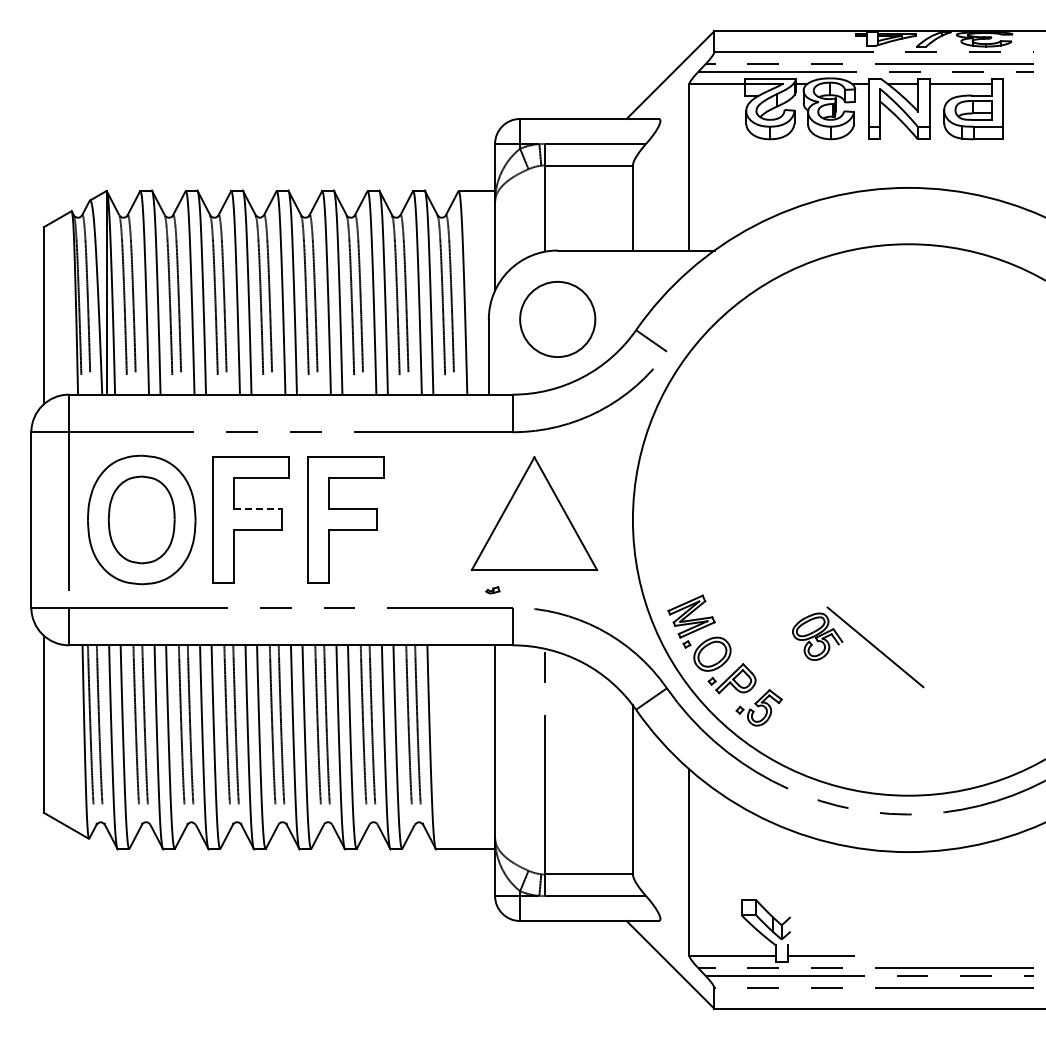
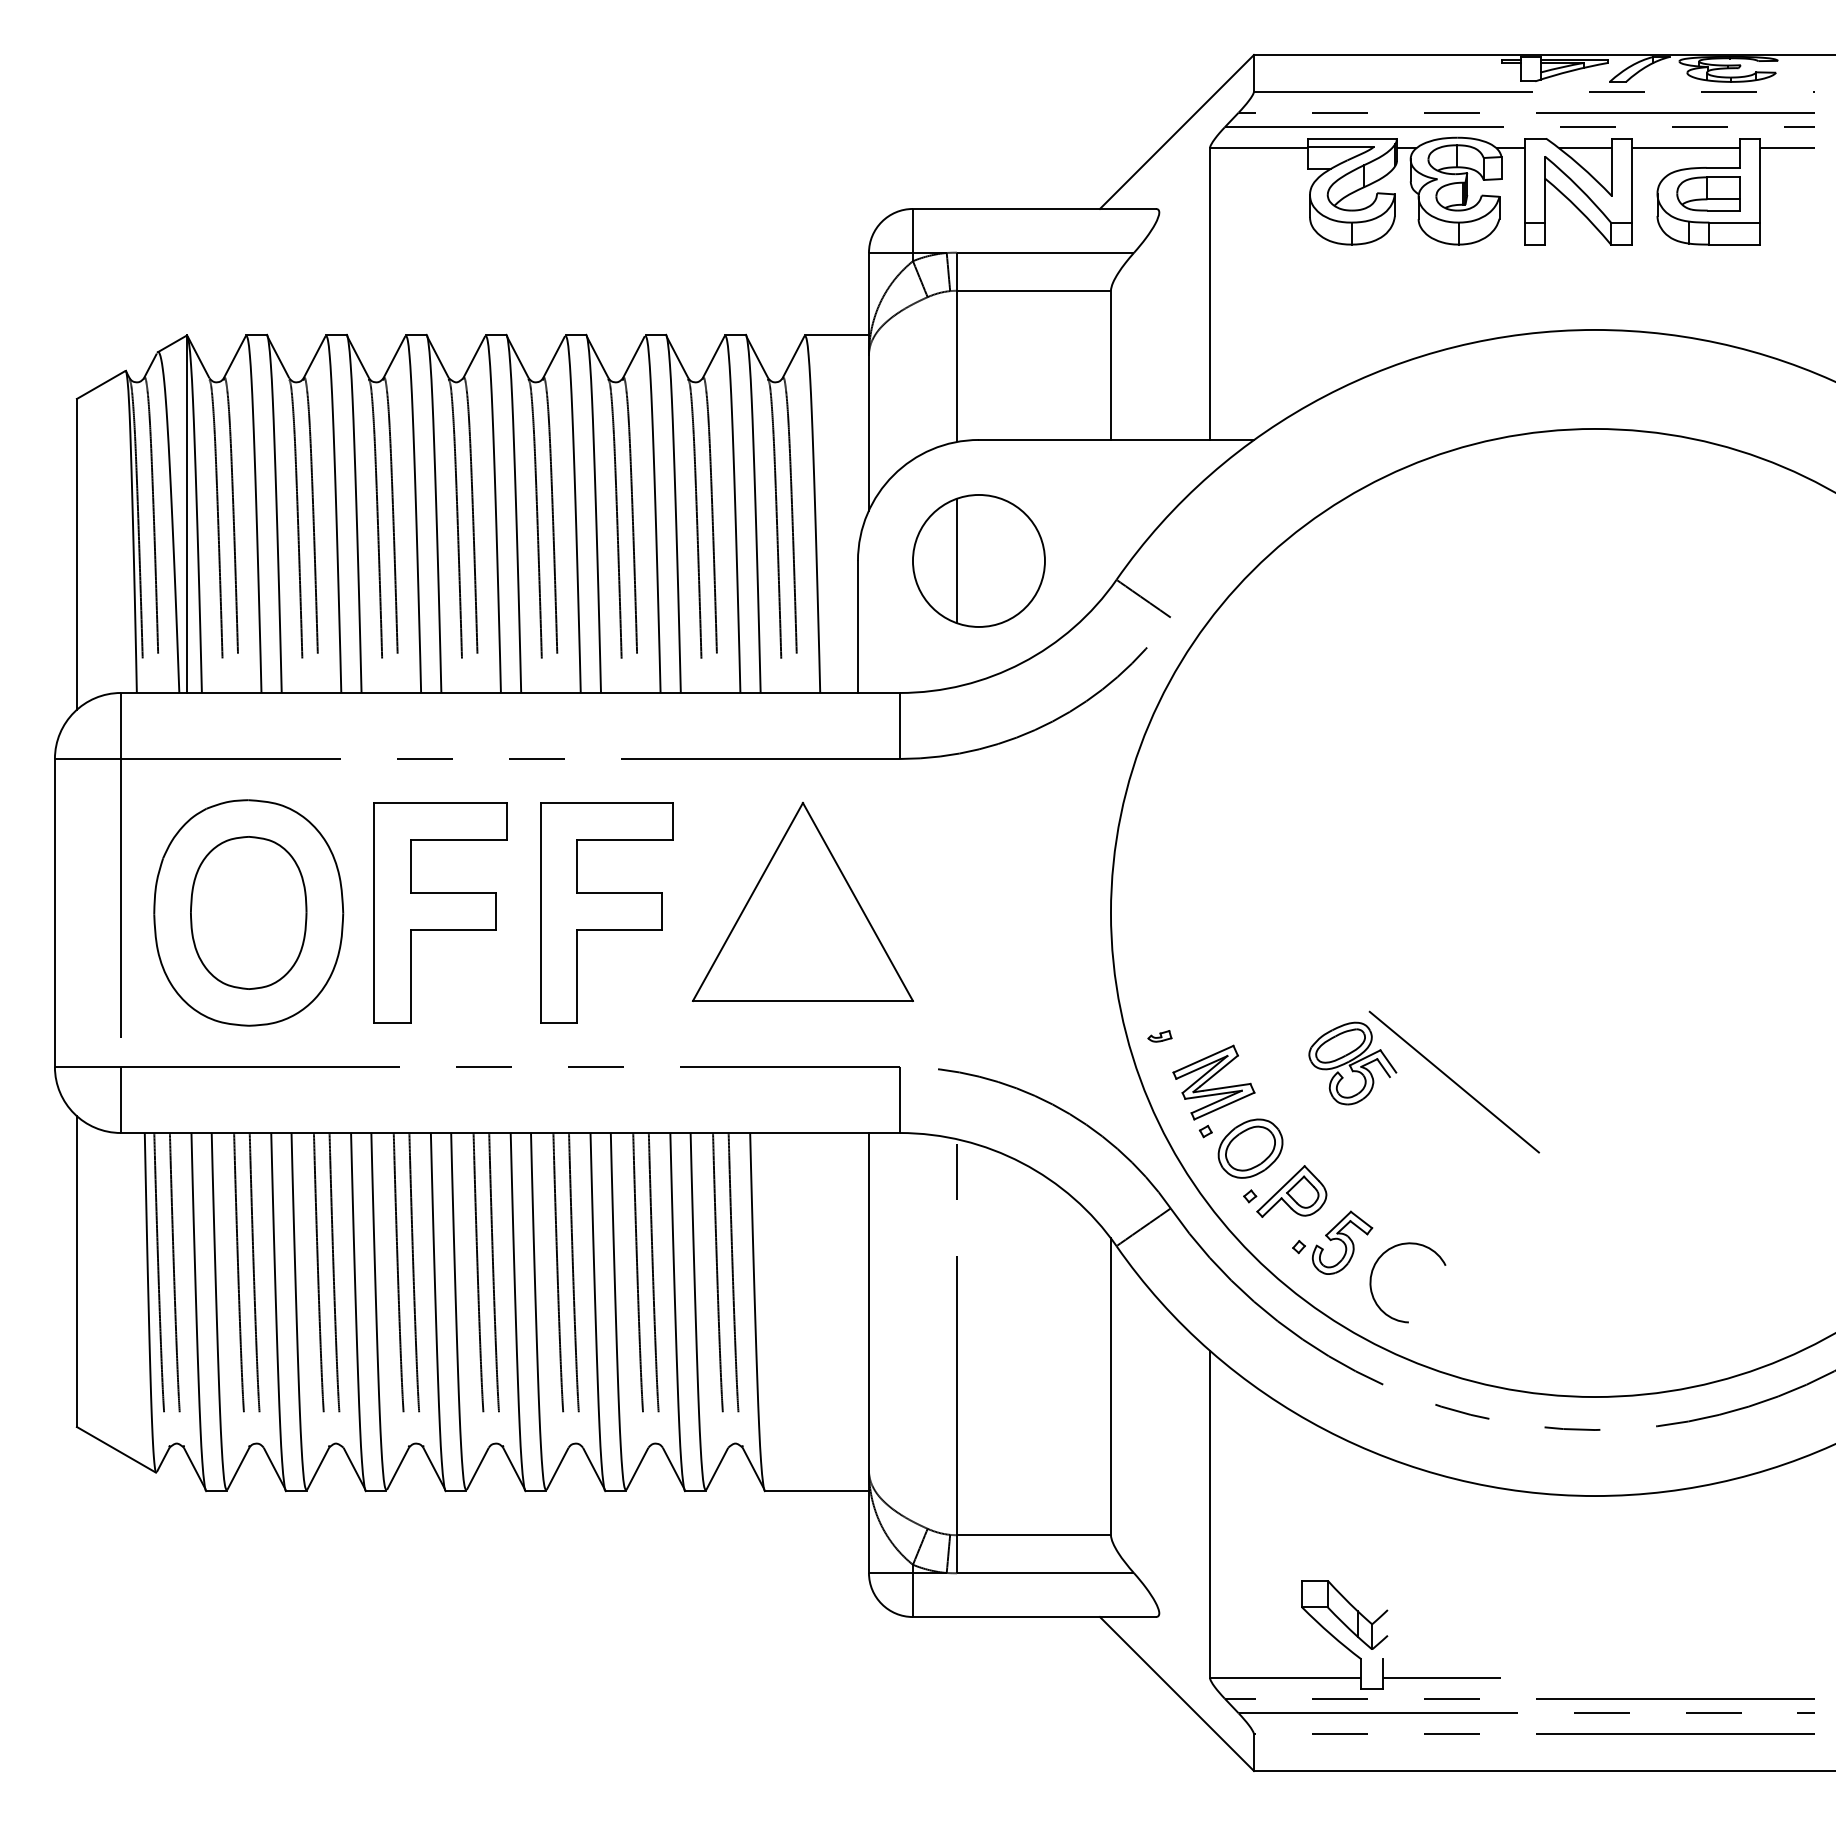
line: (1017, 84) -> (1786, 148), added
line: (545, 319) -> (957, 561), added
line: (258, 508) -> (453, 892), dashed -> solid
part: (534, 513) -> (803, 901), moved
part: (492, 590) -> (1159, 1036), moved
part: (865, 640) -> (1436, 1070), moved
arc: (782, 726) -> (1373, 1275), added

